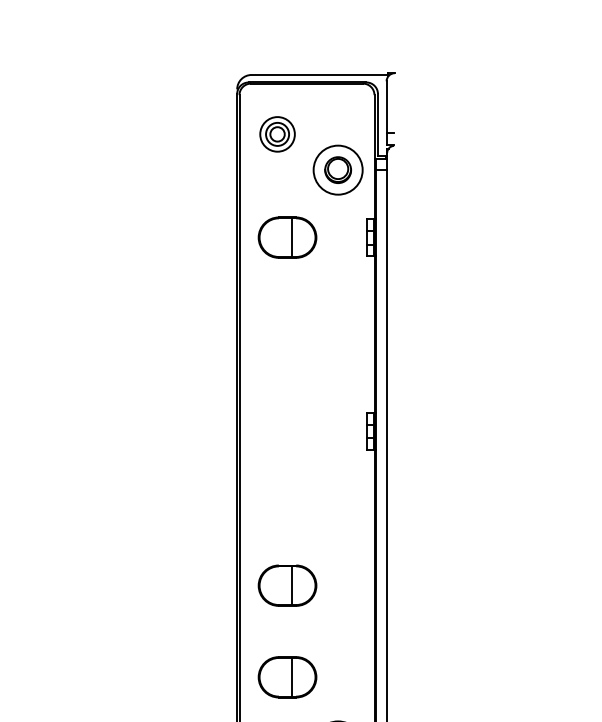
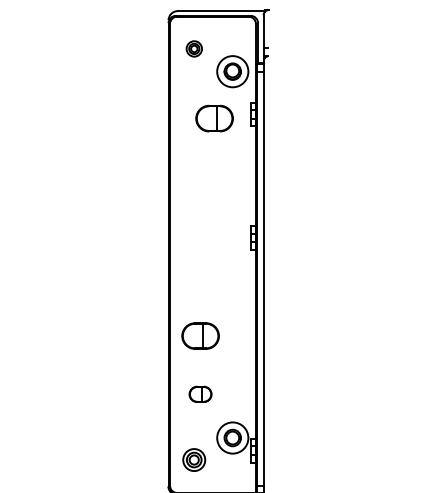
part: (277, 133) -> (194, 48), size x0.7
part: (287, 237) -> (214, 118), moved
part: (287, 677) -> (200, 394), size x0.6

